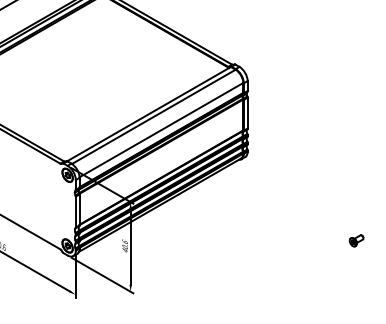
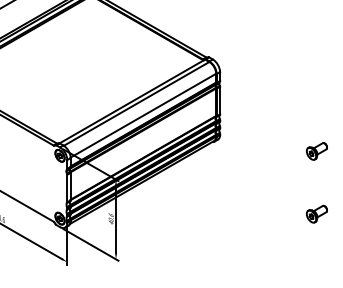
part: (356, 170) -> (316, 151), added
part: (356, 240) -> (316, 213), size x1.67

